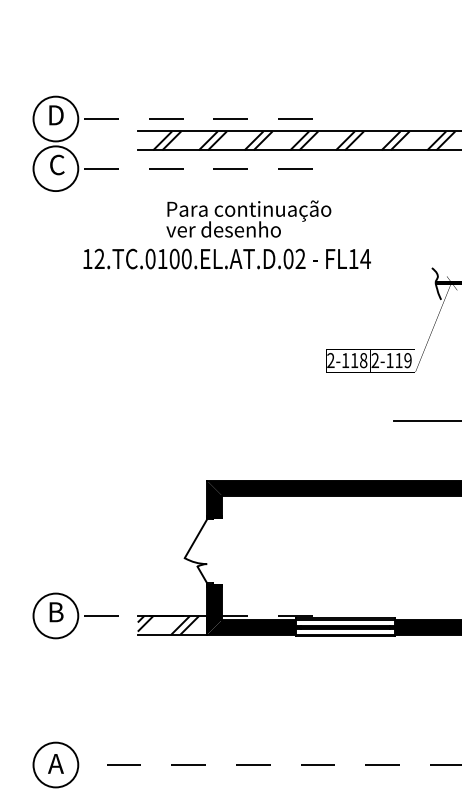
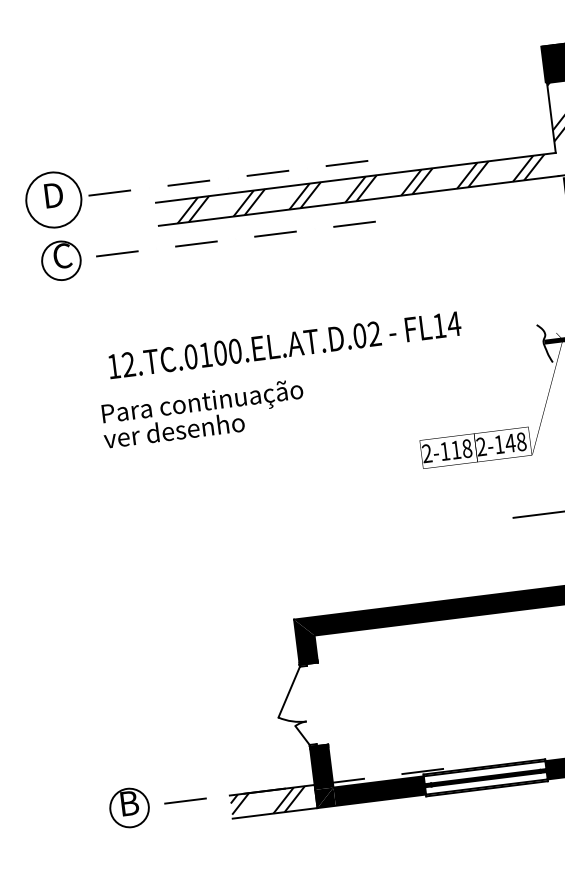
circle: (55, 168) -> (60, 260), size x0.7
text: (248, 218) -> (202, 413), moved
text: (402, 360) -> (514, 442), 2-119 -> 2-148
circle: (55, 615) -> (129, 807), size x0.7

